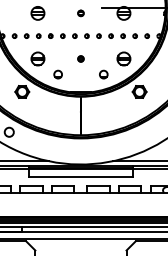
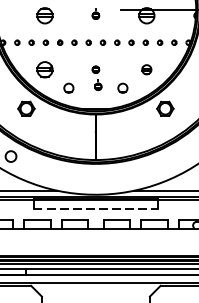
part: (123, 58) -> (146, 69), size x0.6
part: (82, 73) -> (97, 86), added
line: (81, 176) -> (96, 208), solid -> dashed

